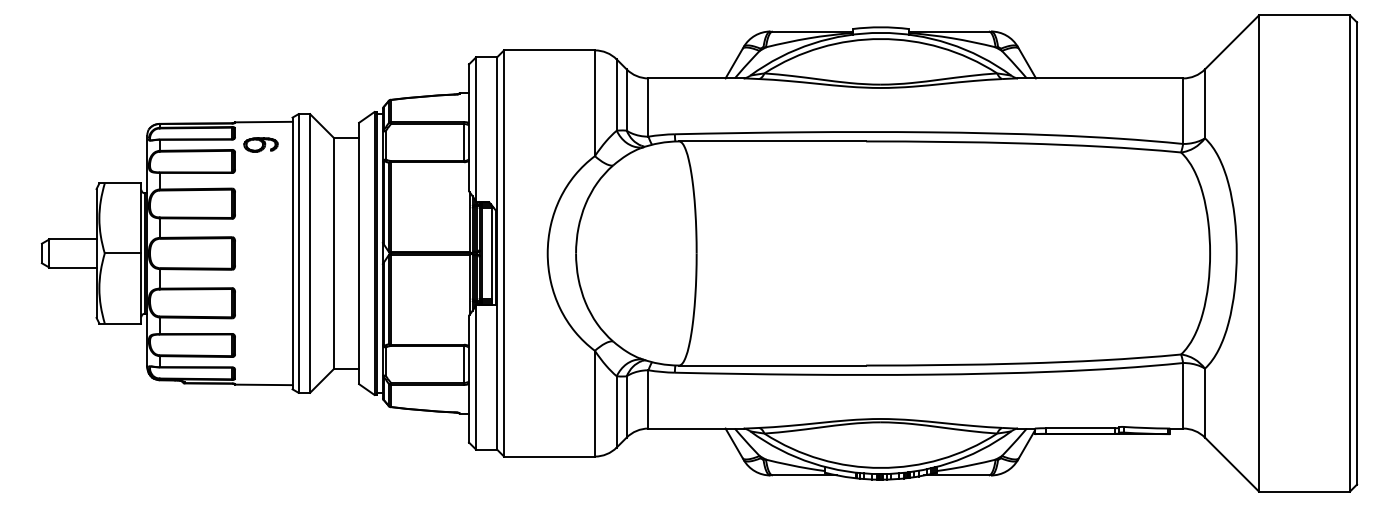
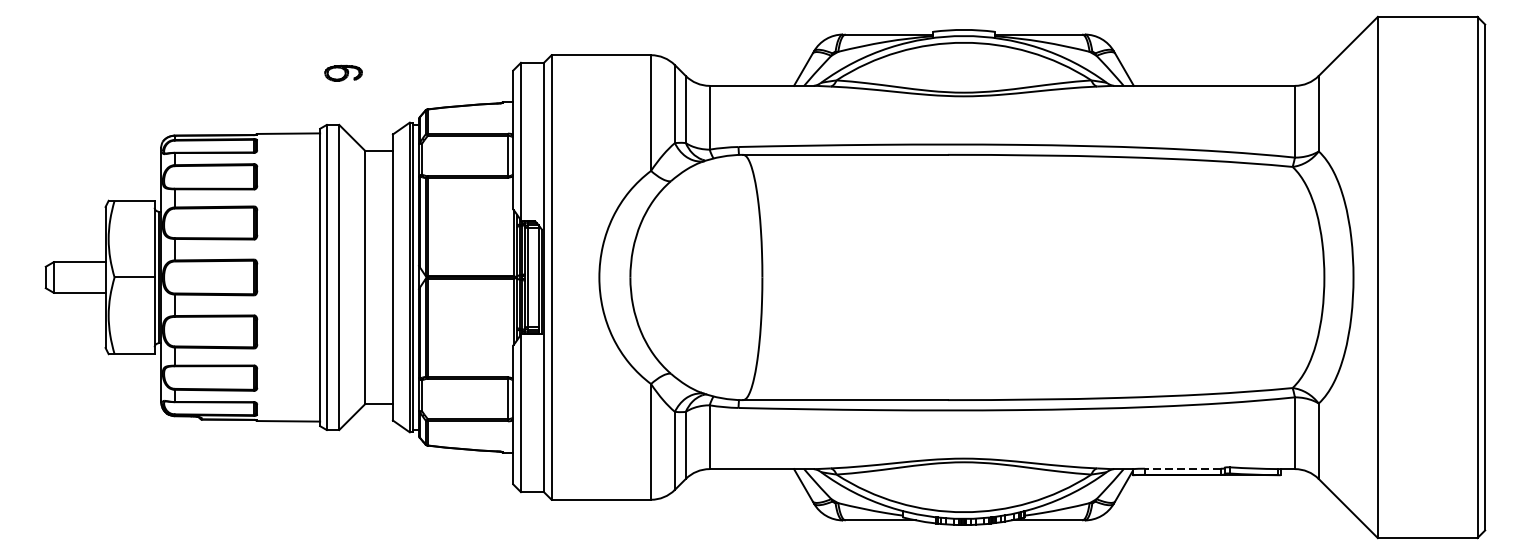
part: (260, 144) -> (343, 72), moved
line: (1080, 428) -> (1182, 469), solid -> dashed

